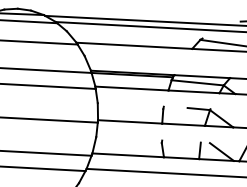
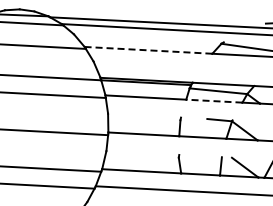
line: (134, 45) -> (148, 50), solid -> dashed
line: (193, 92) -> (213, 101), solid -> dashed

